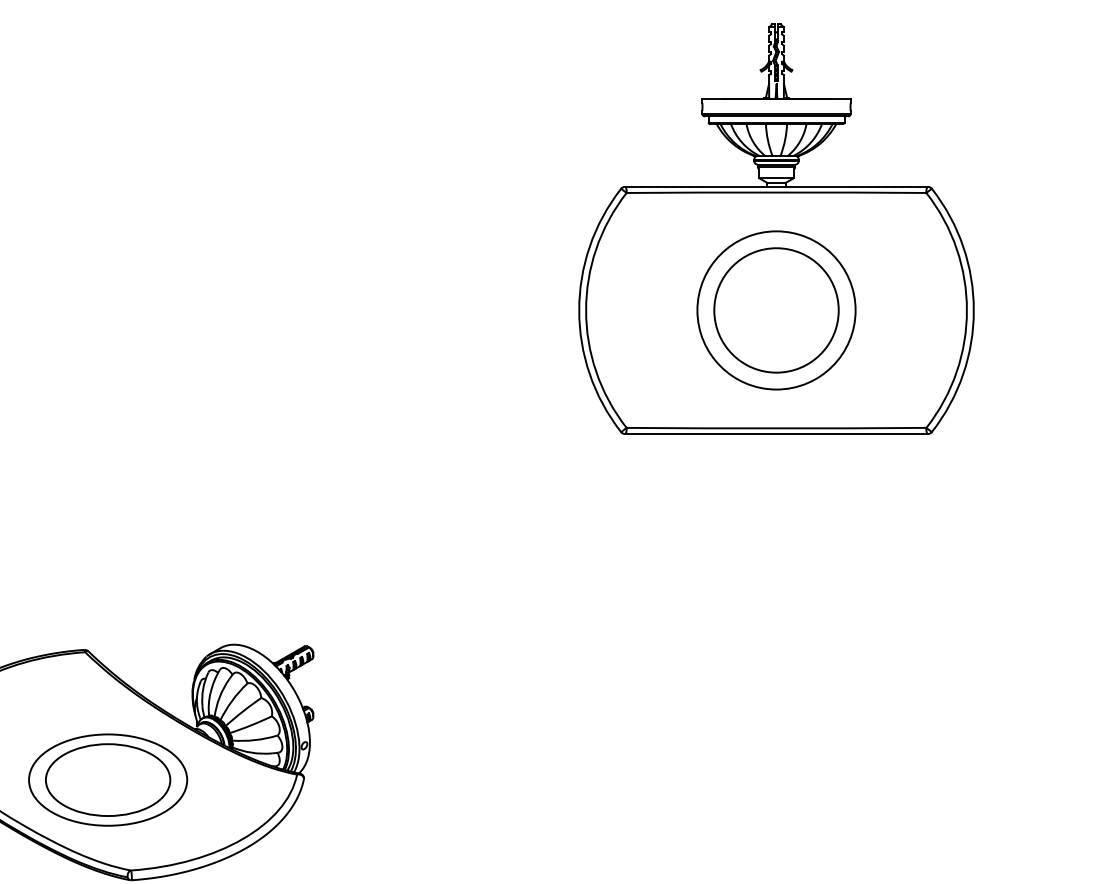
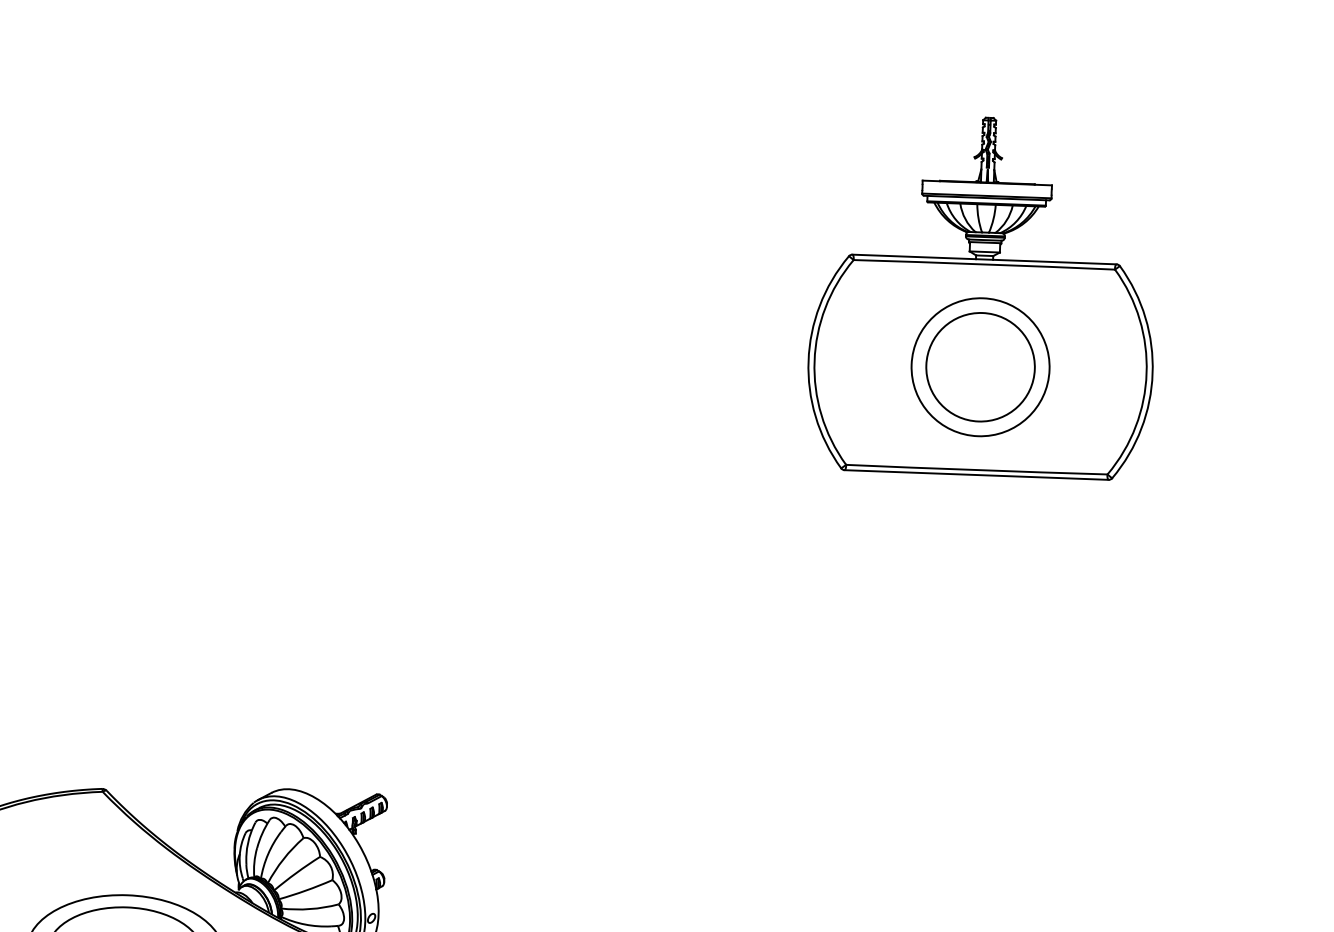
part: (776, 228) -> (983, 295), size x0.7

